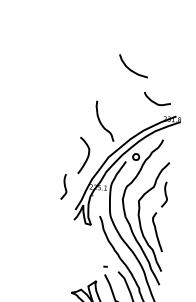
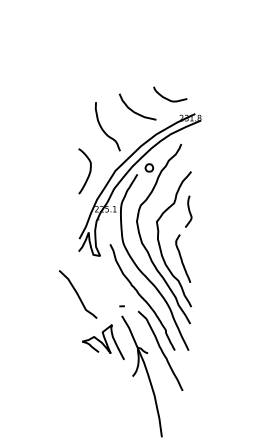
curve: (131, 69) -> (135, 111), moved
curve: (64, 186) -> (63, 211), removed
curve: (70, 254) -> (77, 294), added

